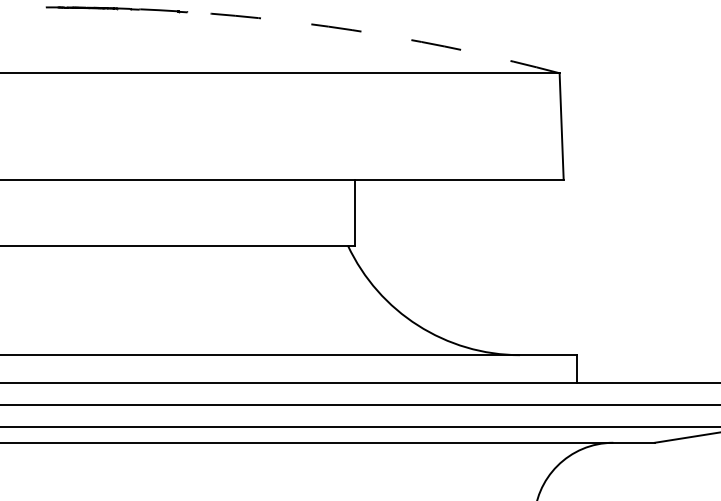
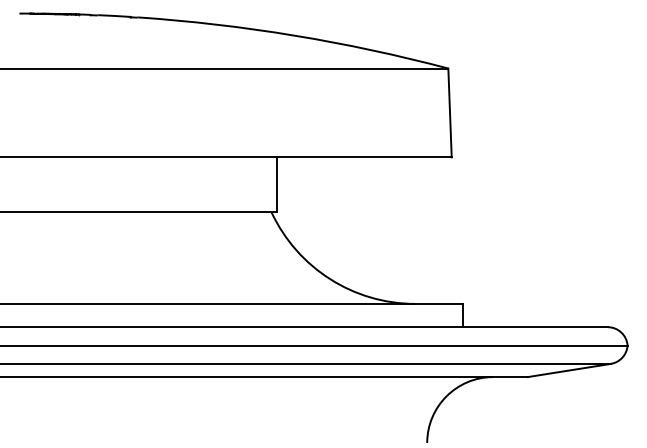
arc: (375, 33) -> (294, 35), dashed -> solid

